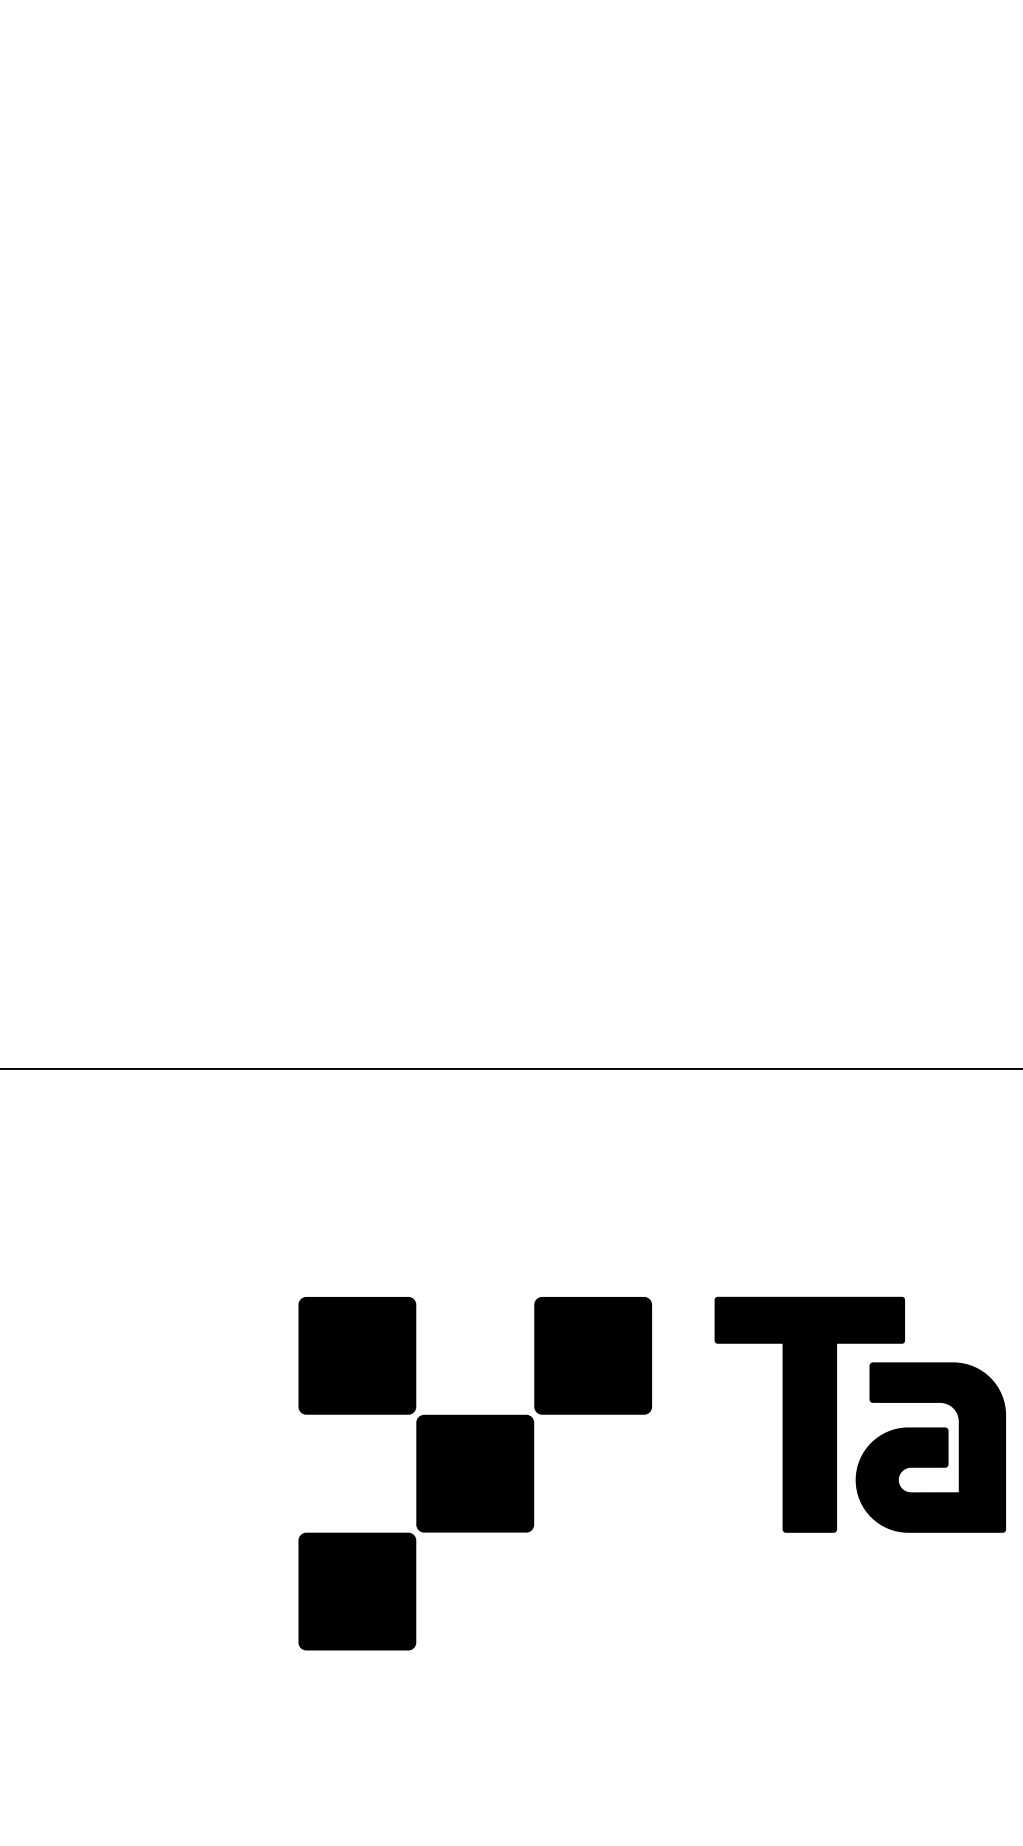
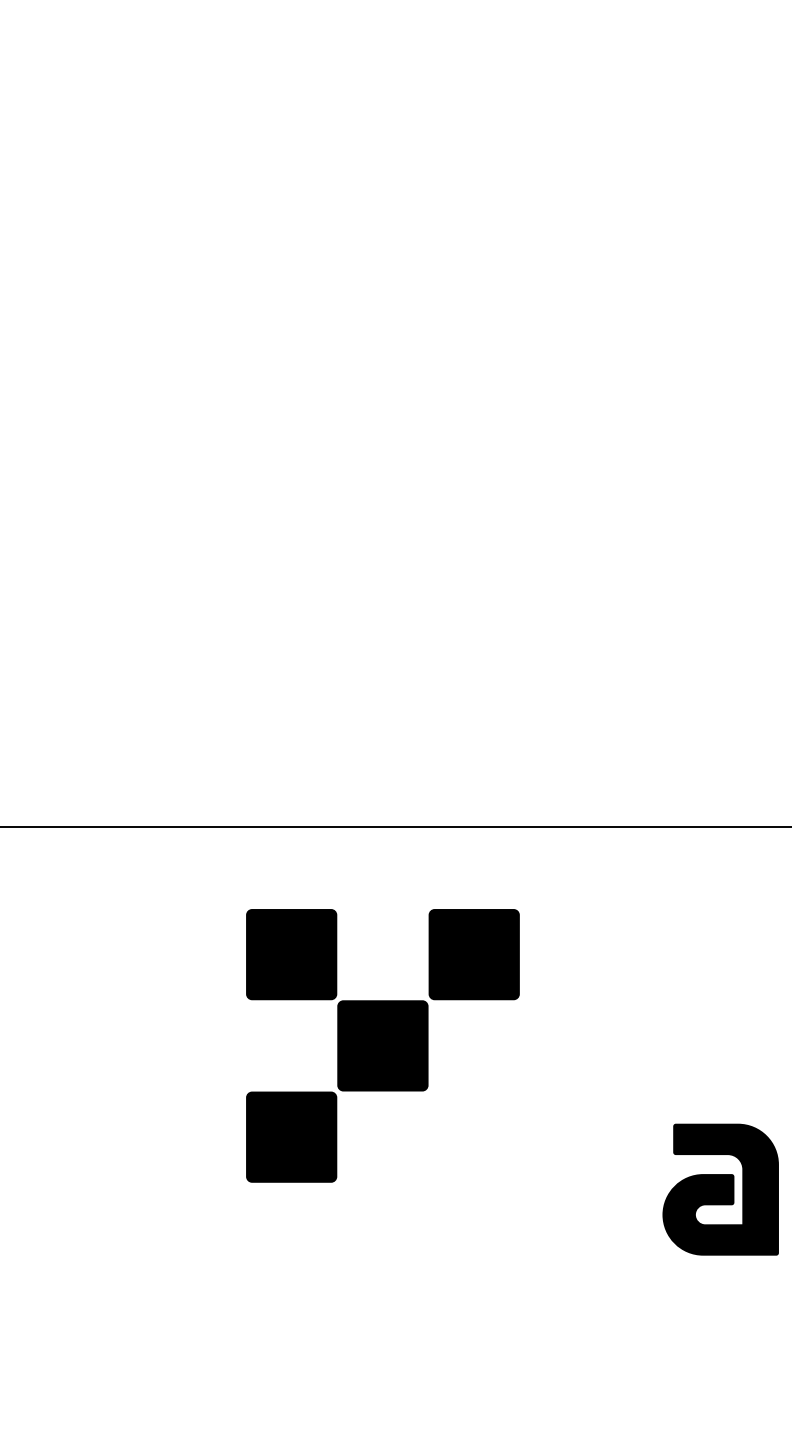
fill: (809, 1413) -> (626, 1094), removed
part: (930, 1447) -> (720, 1189), moved
part: (474, 1473) -> (382, 1045), moved

